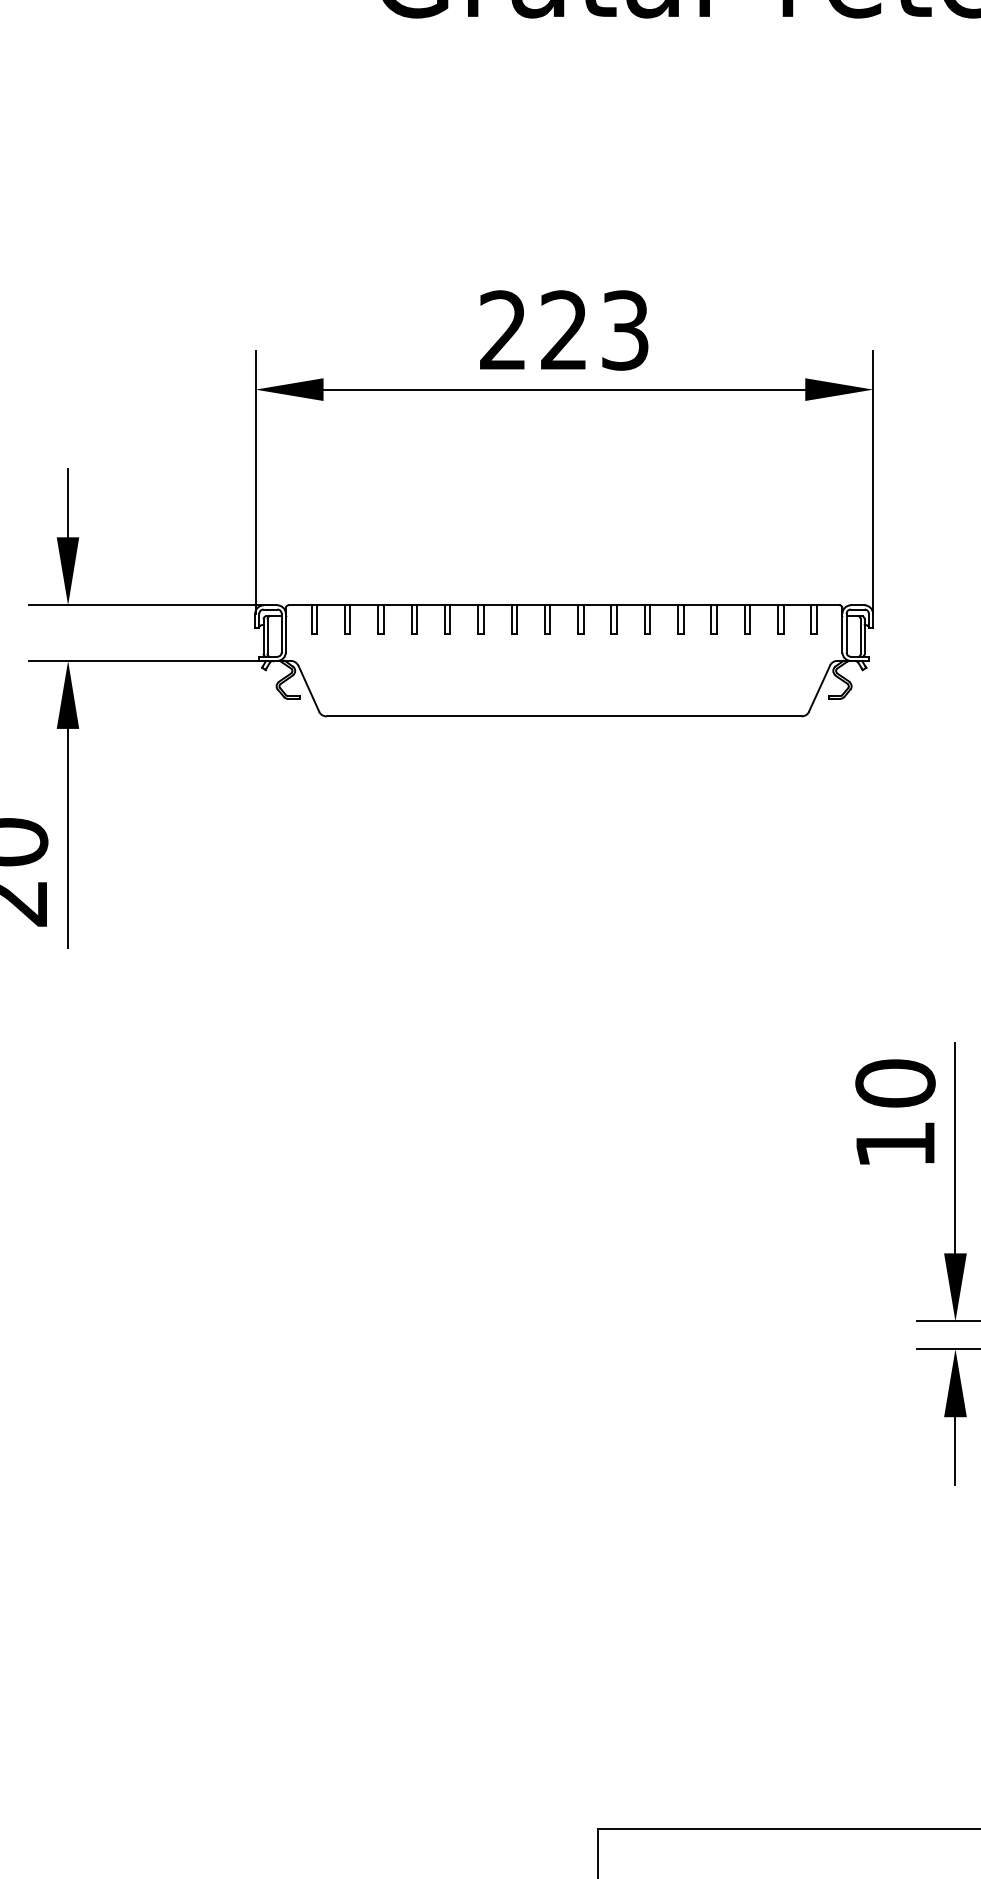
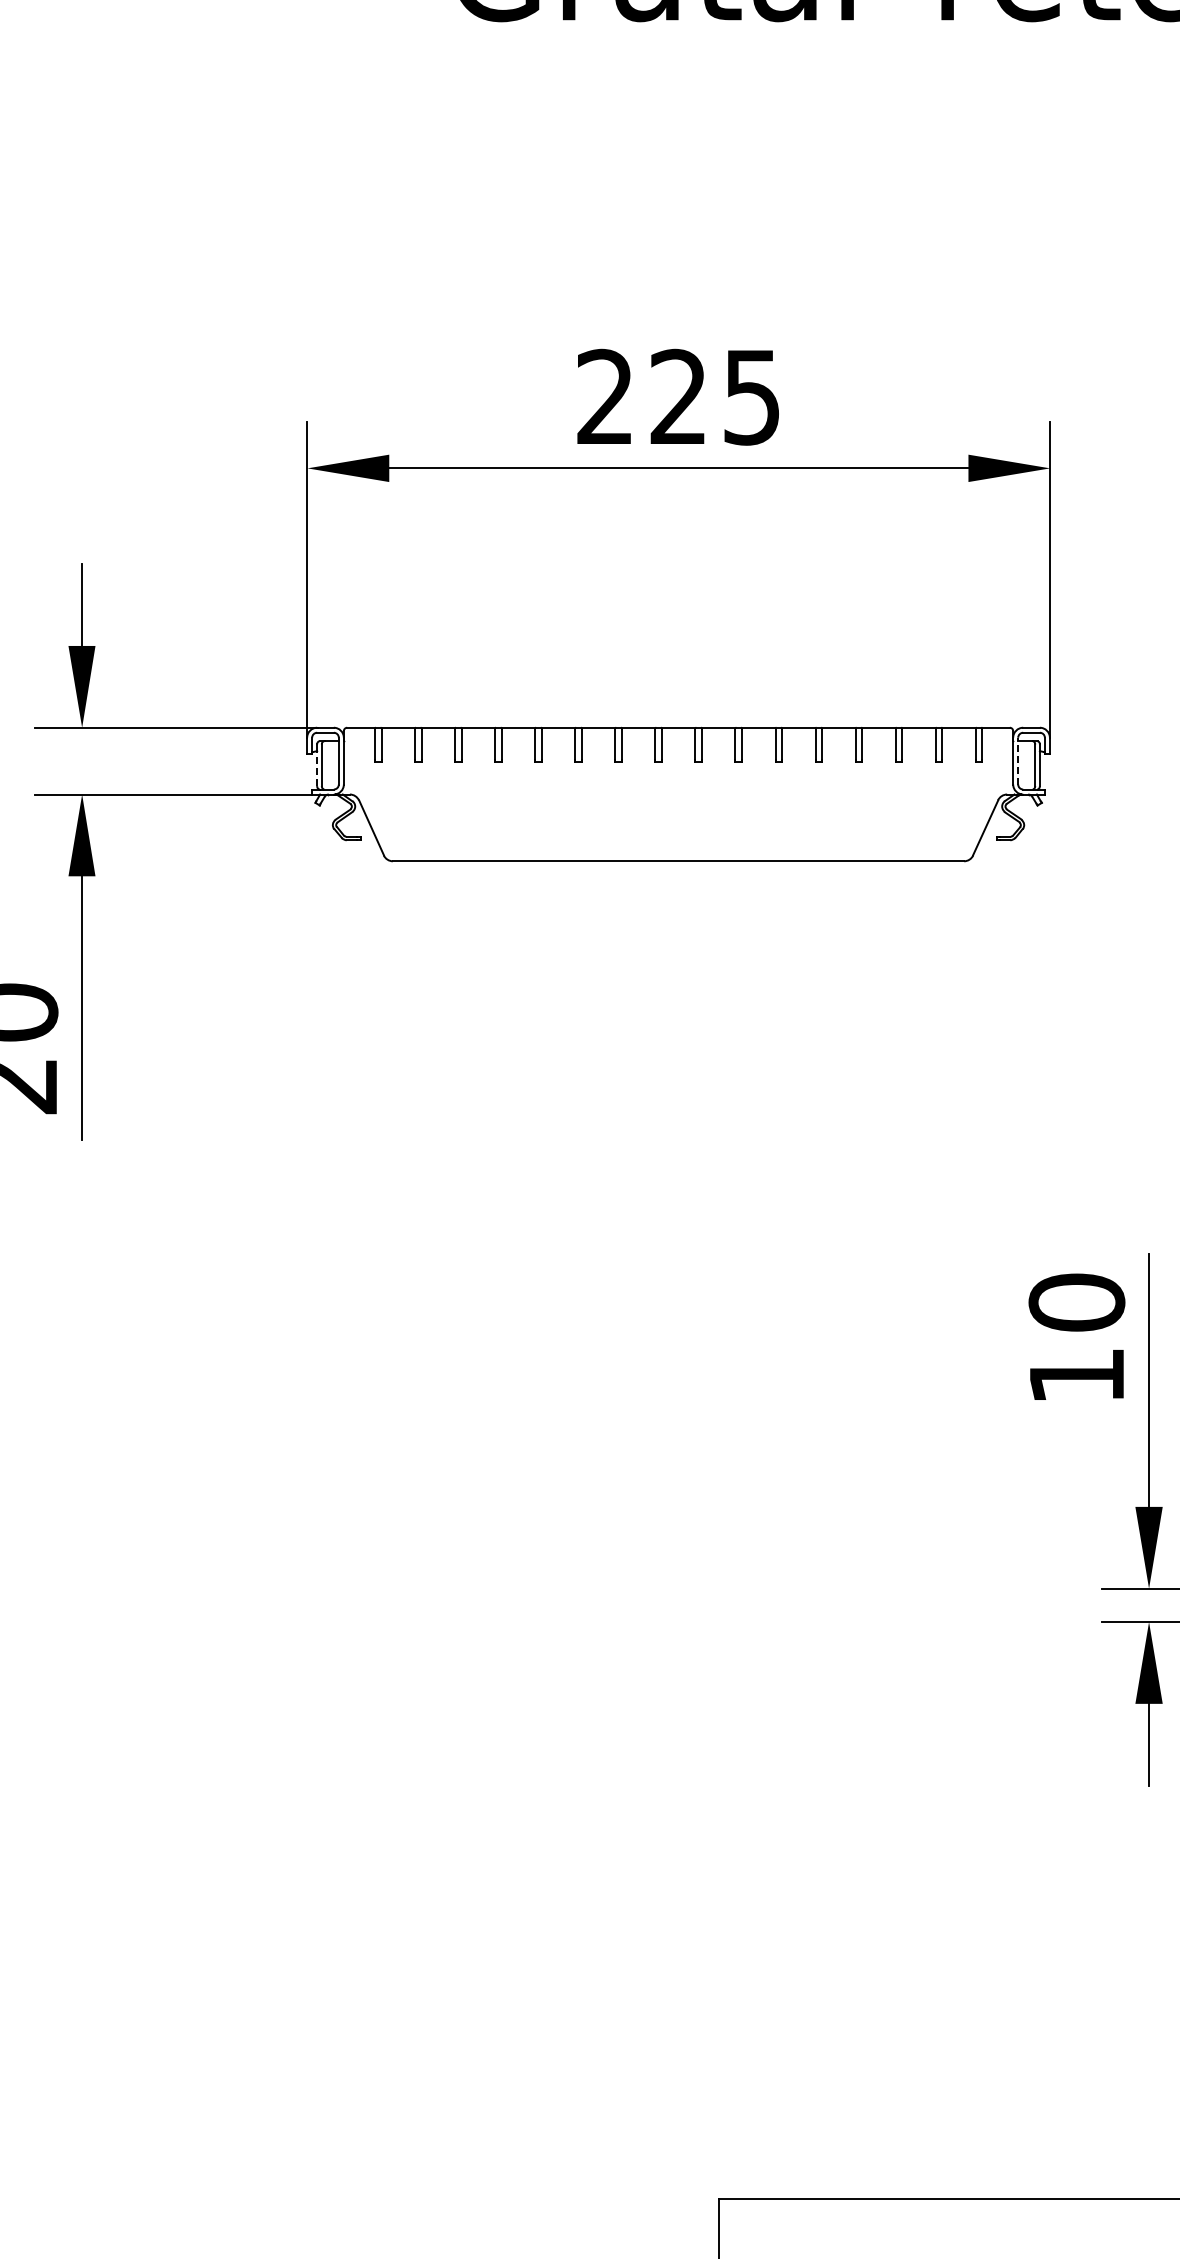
text: (624, 329) -> (751, 396), 223 -> 225
line: (846, 632) -> (1018, 760), solid -> dashed
line: (263, 639) -> (317, 768), solid -> dashed

